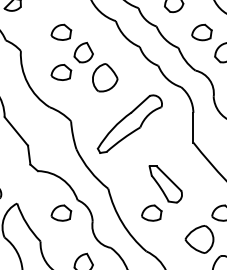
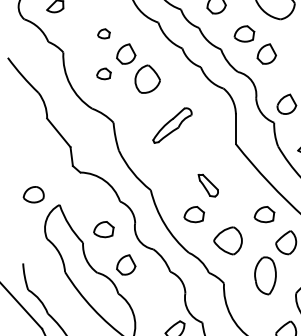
part: (61, 32) -> (103, 33), size x0.6
part: (61, 72) -> (103, 73), size x0.7
part: (130, 124) -> (172, 125), size x0.6
part: (166, 184) -> (208, 185), size x0.6
part: (61, 213) -> (103, 229), moved
part: (199, 239) -> (227, 240), moved

